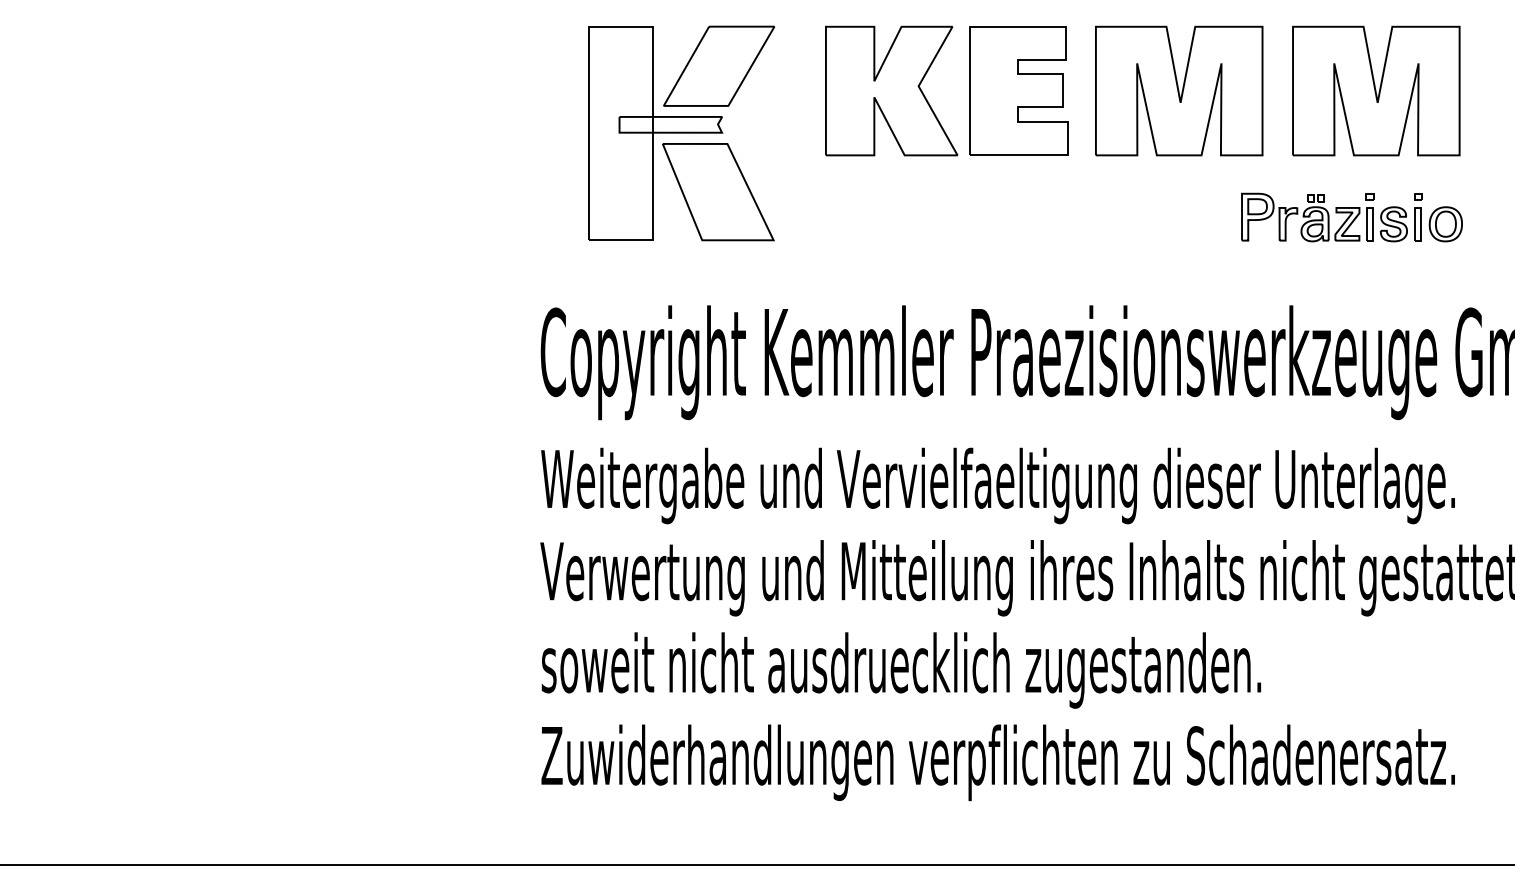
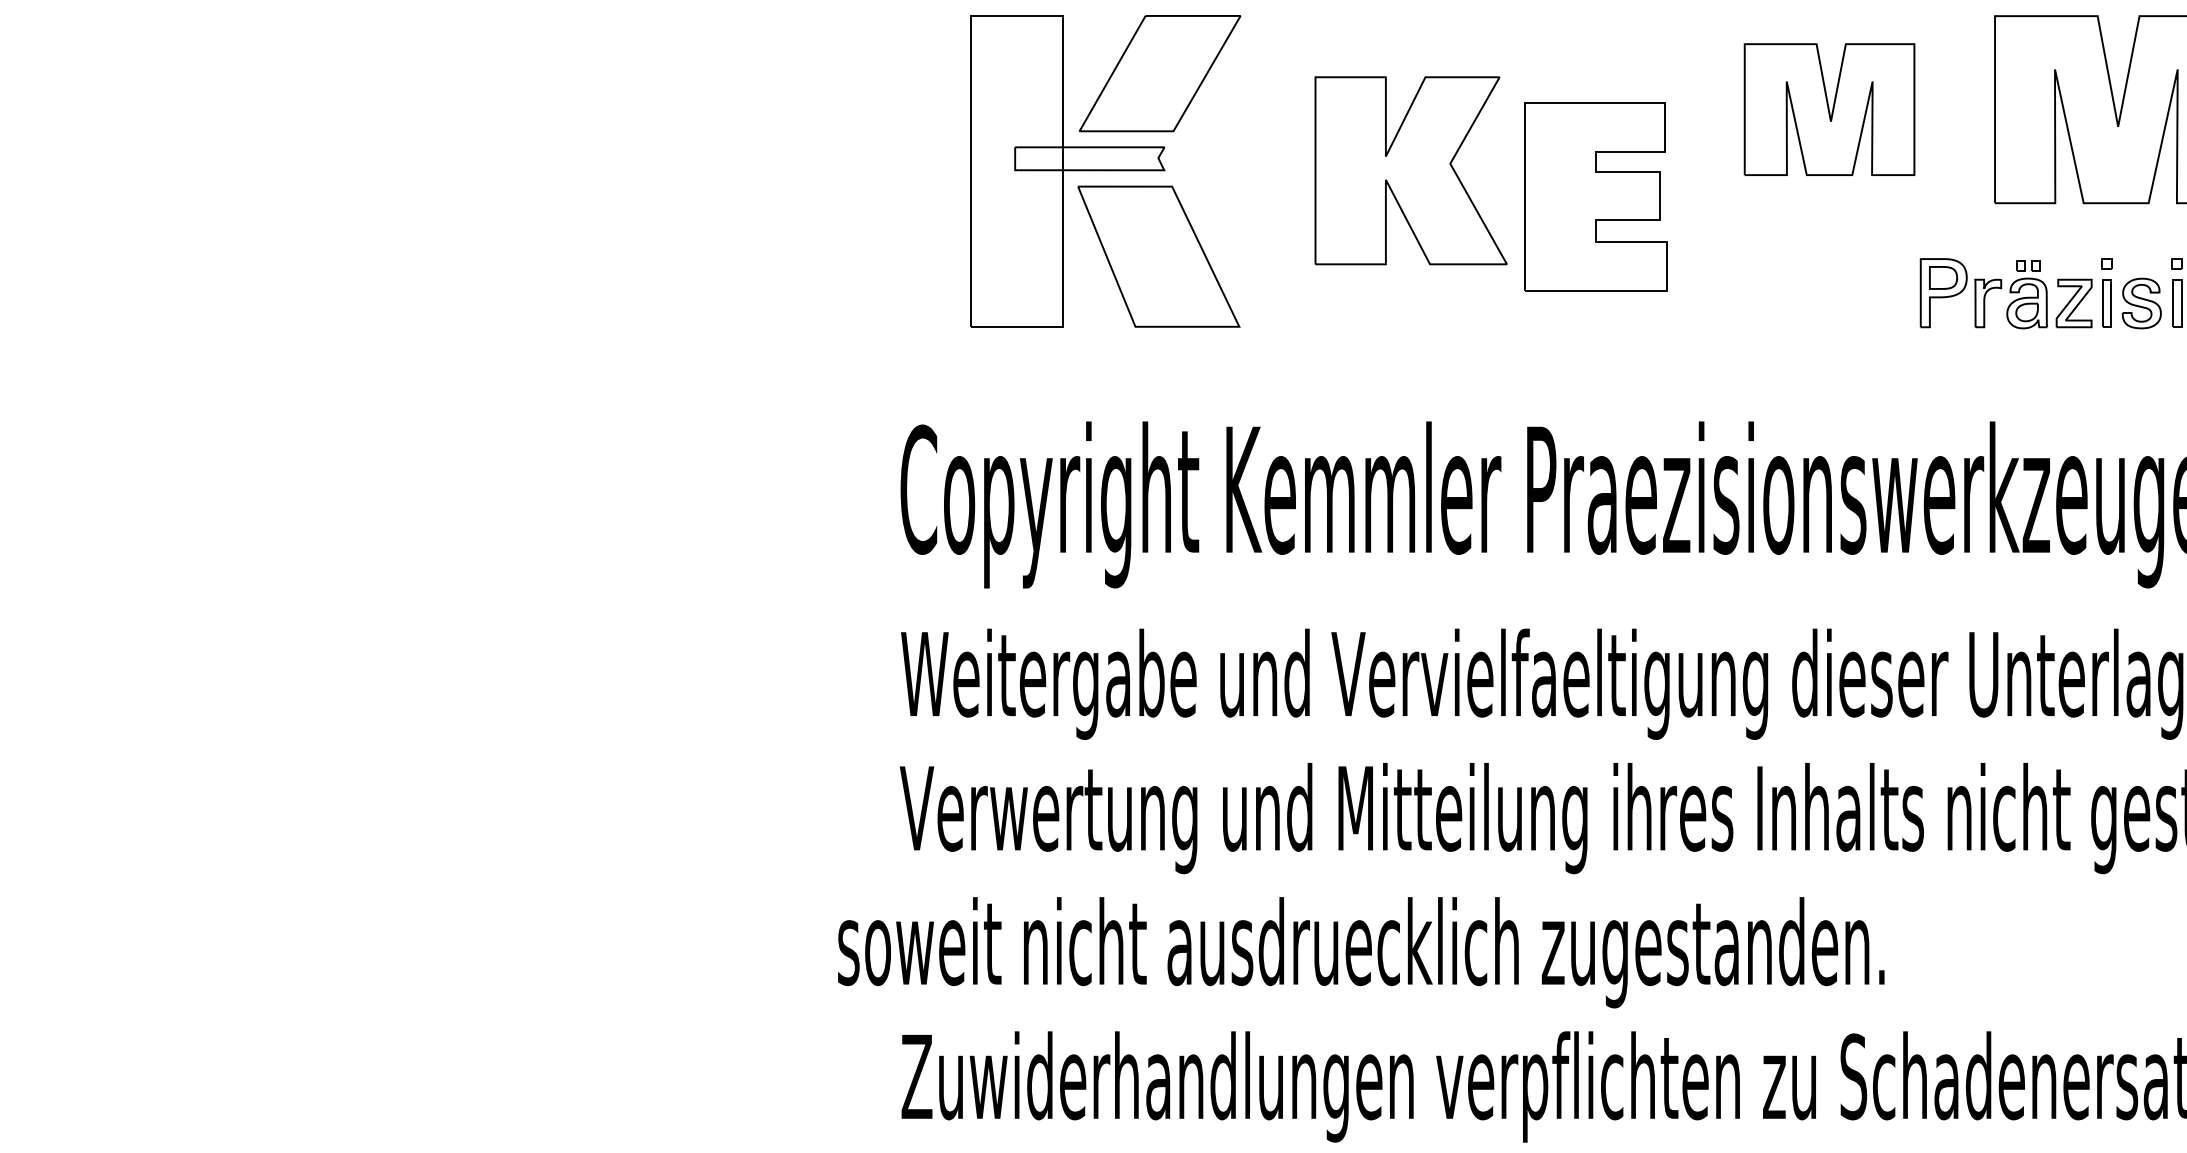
part: (891, 90) -> (1410, 169), moved
part: (1018, 90) -> (1595, 196), moved
part: (1179, 90) -> (1829, 108), size x0.7
text: (900, 670) -> (1359, 952), moved

